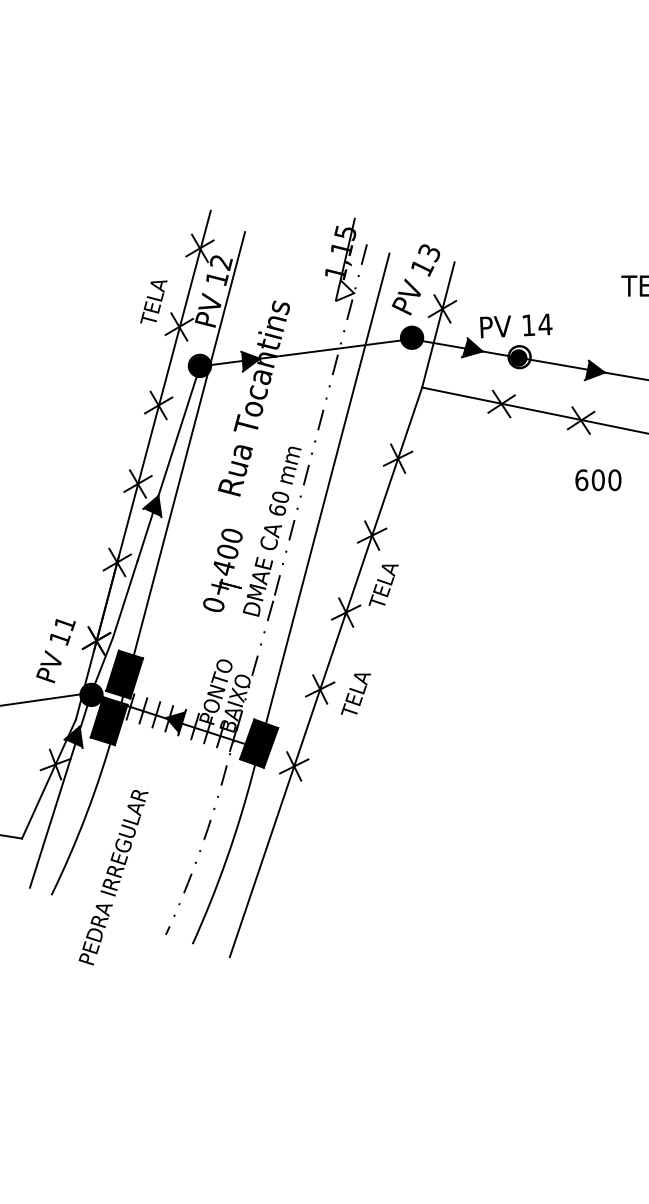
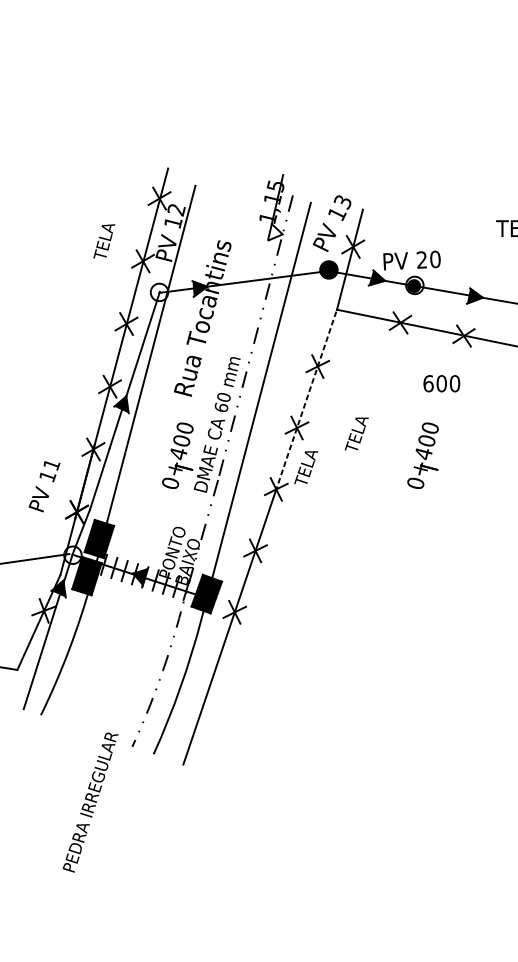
text: (153, 301) -> (104, 240), moved
text: (537, 324) -> (429, 259), 14 -> 20
fill: (199, 366) -> (159, 292), removed
text: (598, 480) -> (441, 383), moved
line: (383, 501) -> (306, 400), solid -> dashed
part: (529, 569) -> (422, 455), added
text: (55, 651) -> (44, 486), moved
text: (355, 693) -> (356, 433), moved
fill: (91, 694) -> (72, 554), removed
text: (113, 877) -> (90, 802), moved

